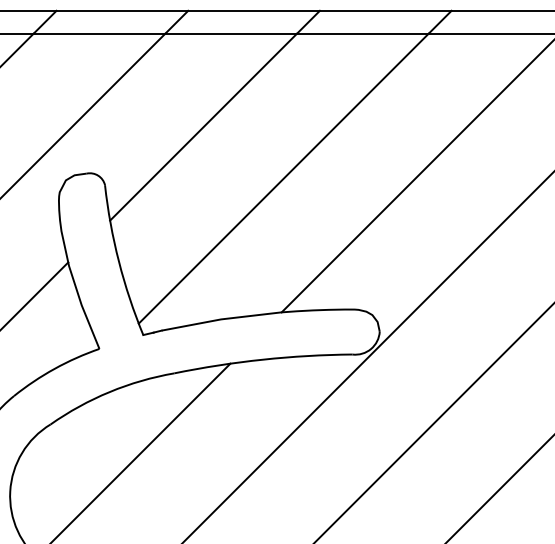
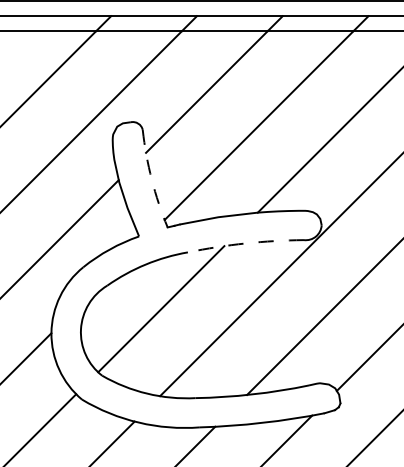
arc: (118, 261) -> (151, 179), solid -> dashed
arc: (262, 359) -> (245, 243), solid -> dashed

